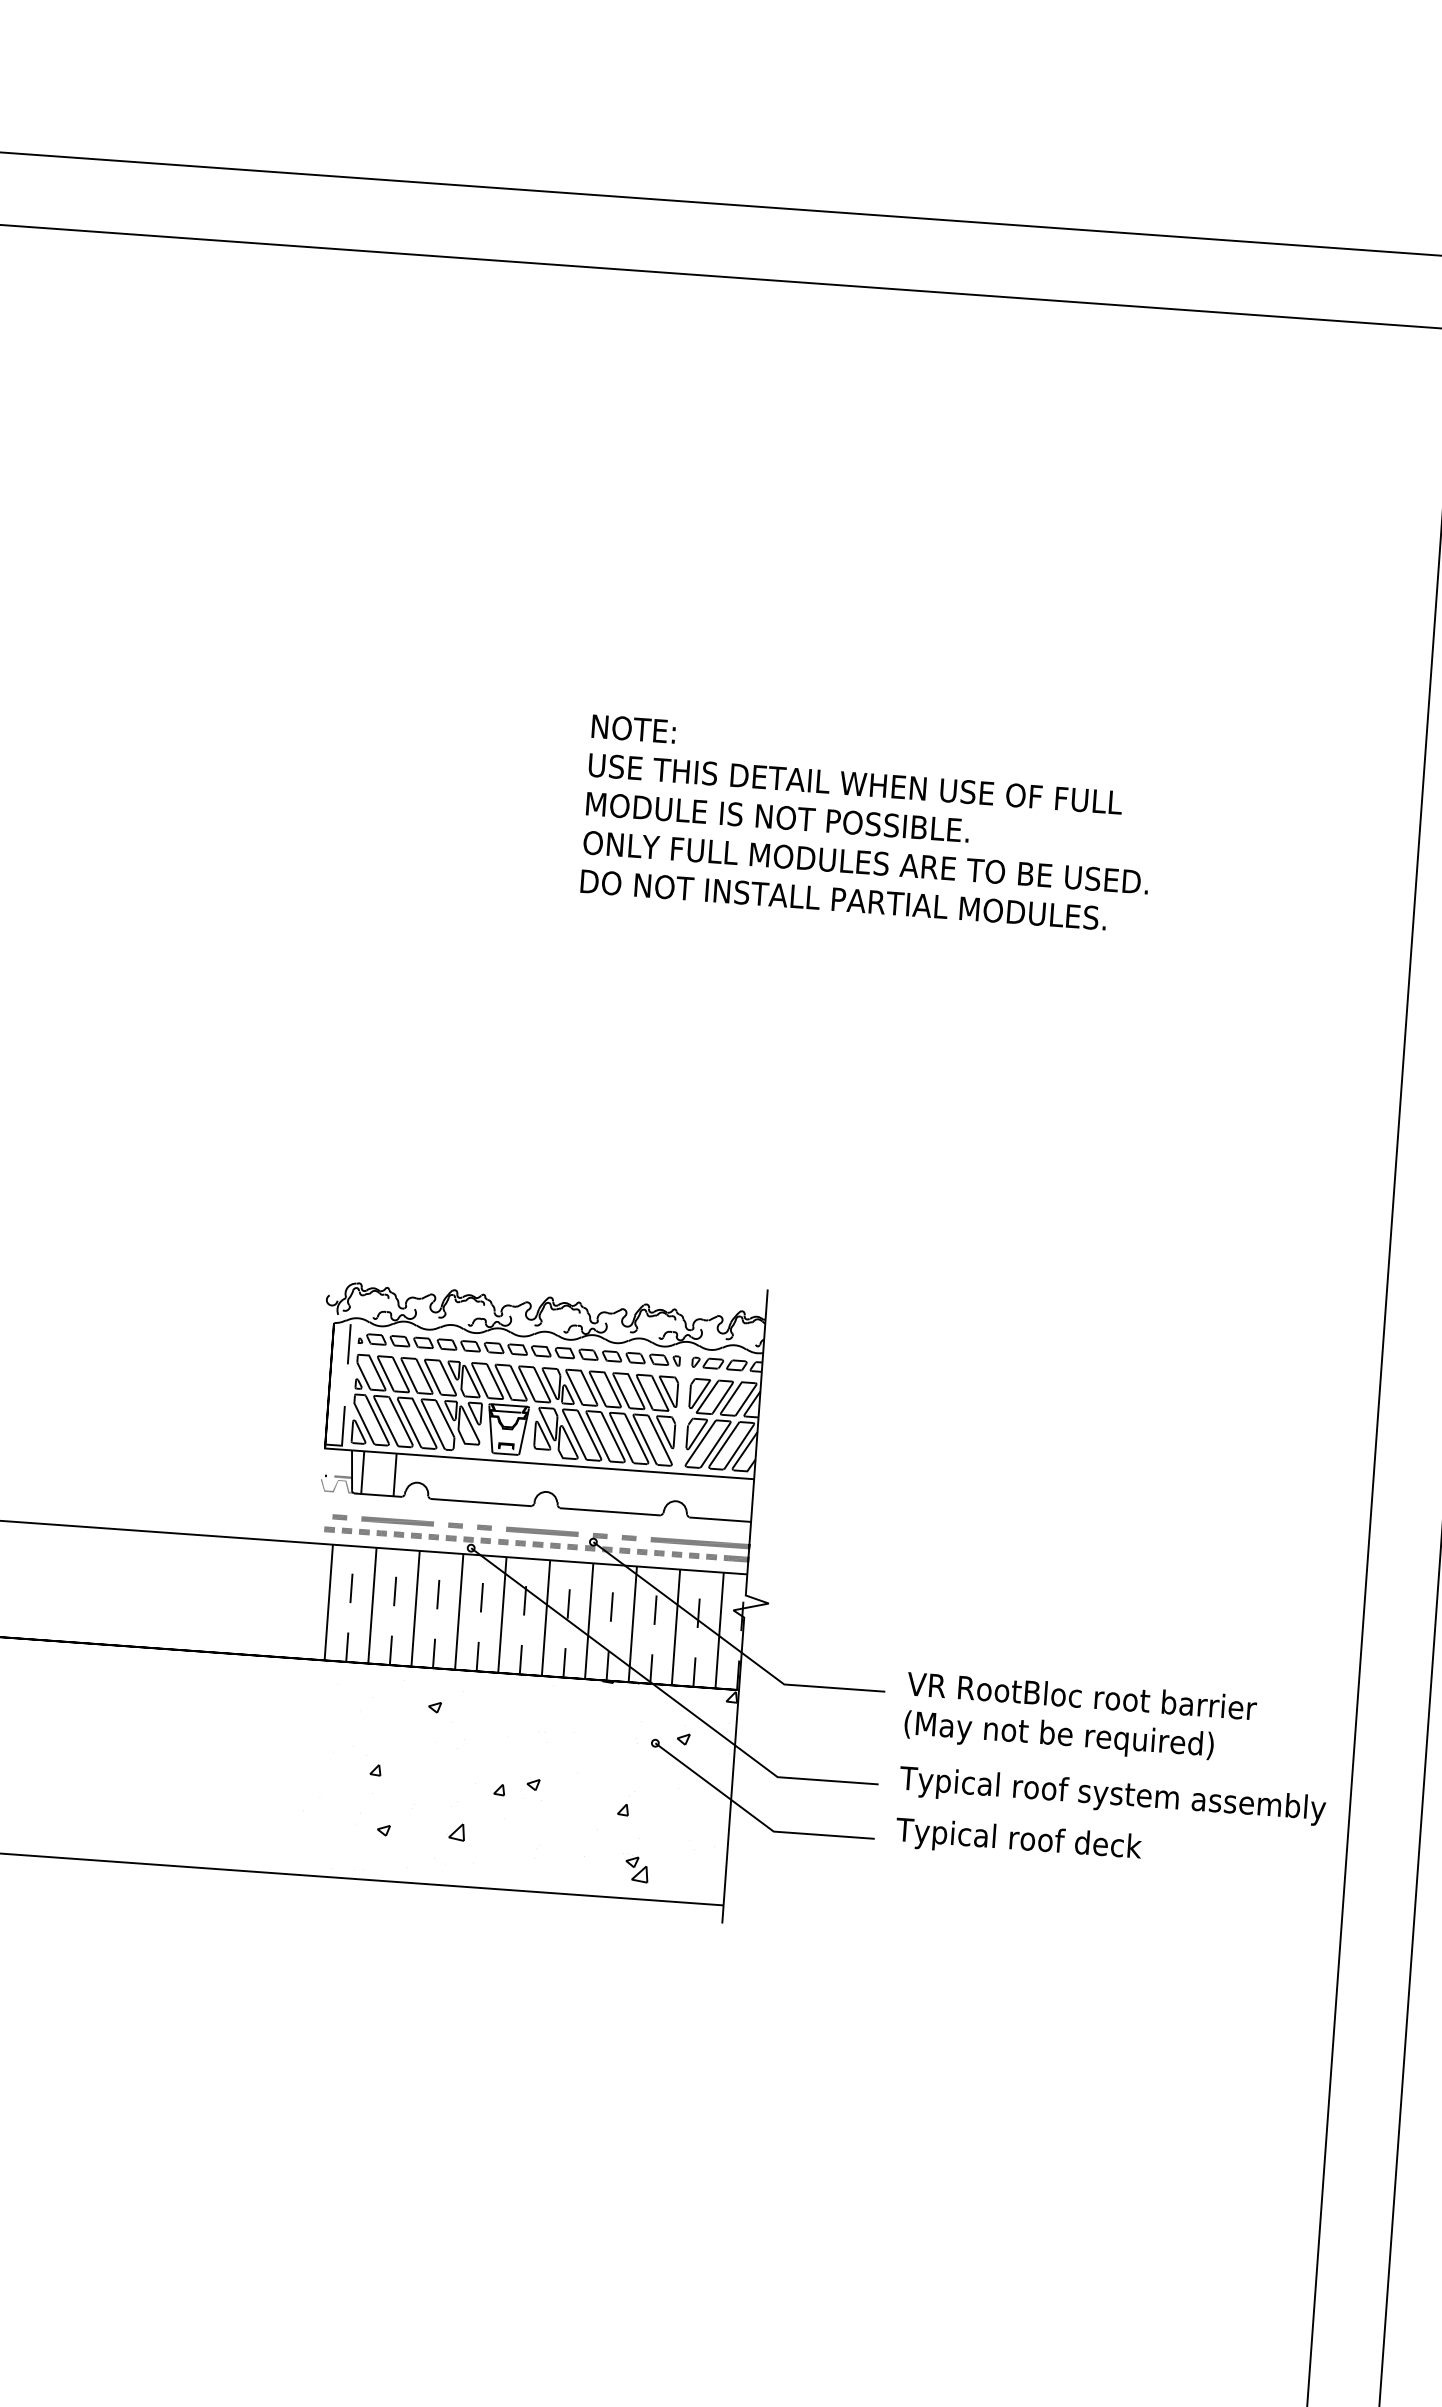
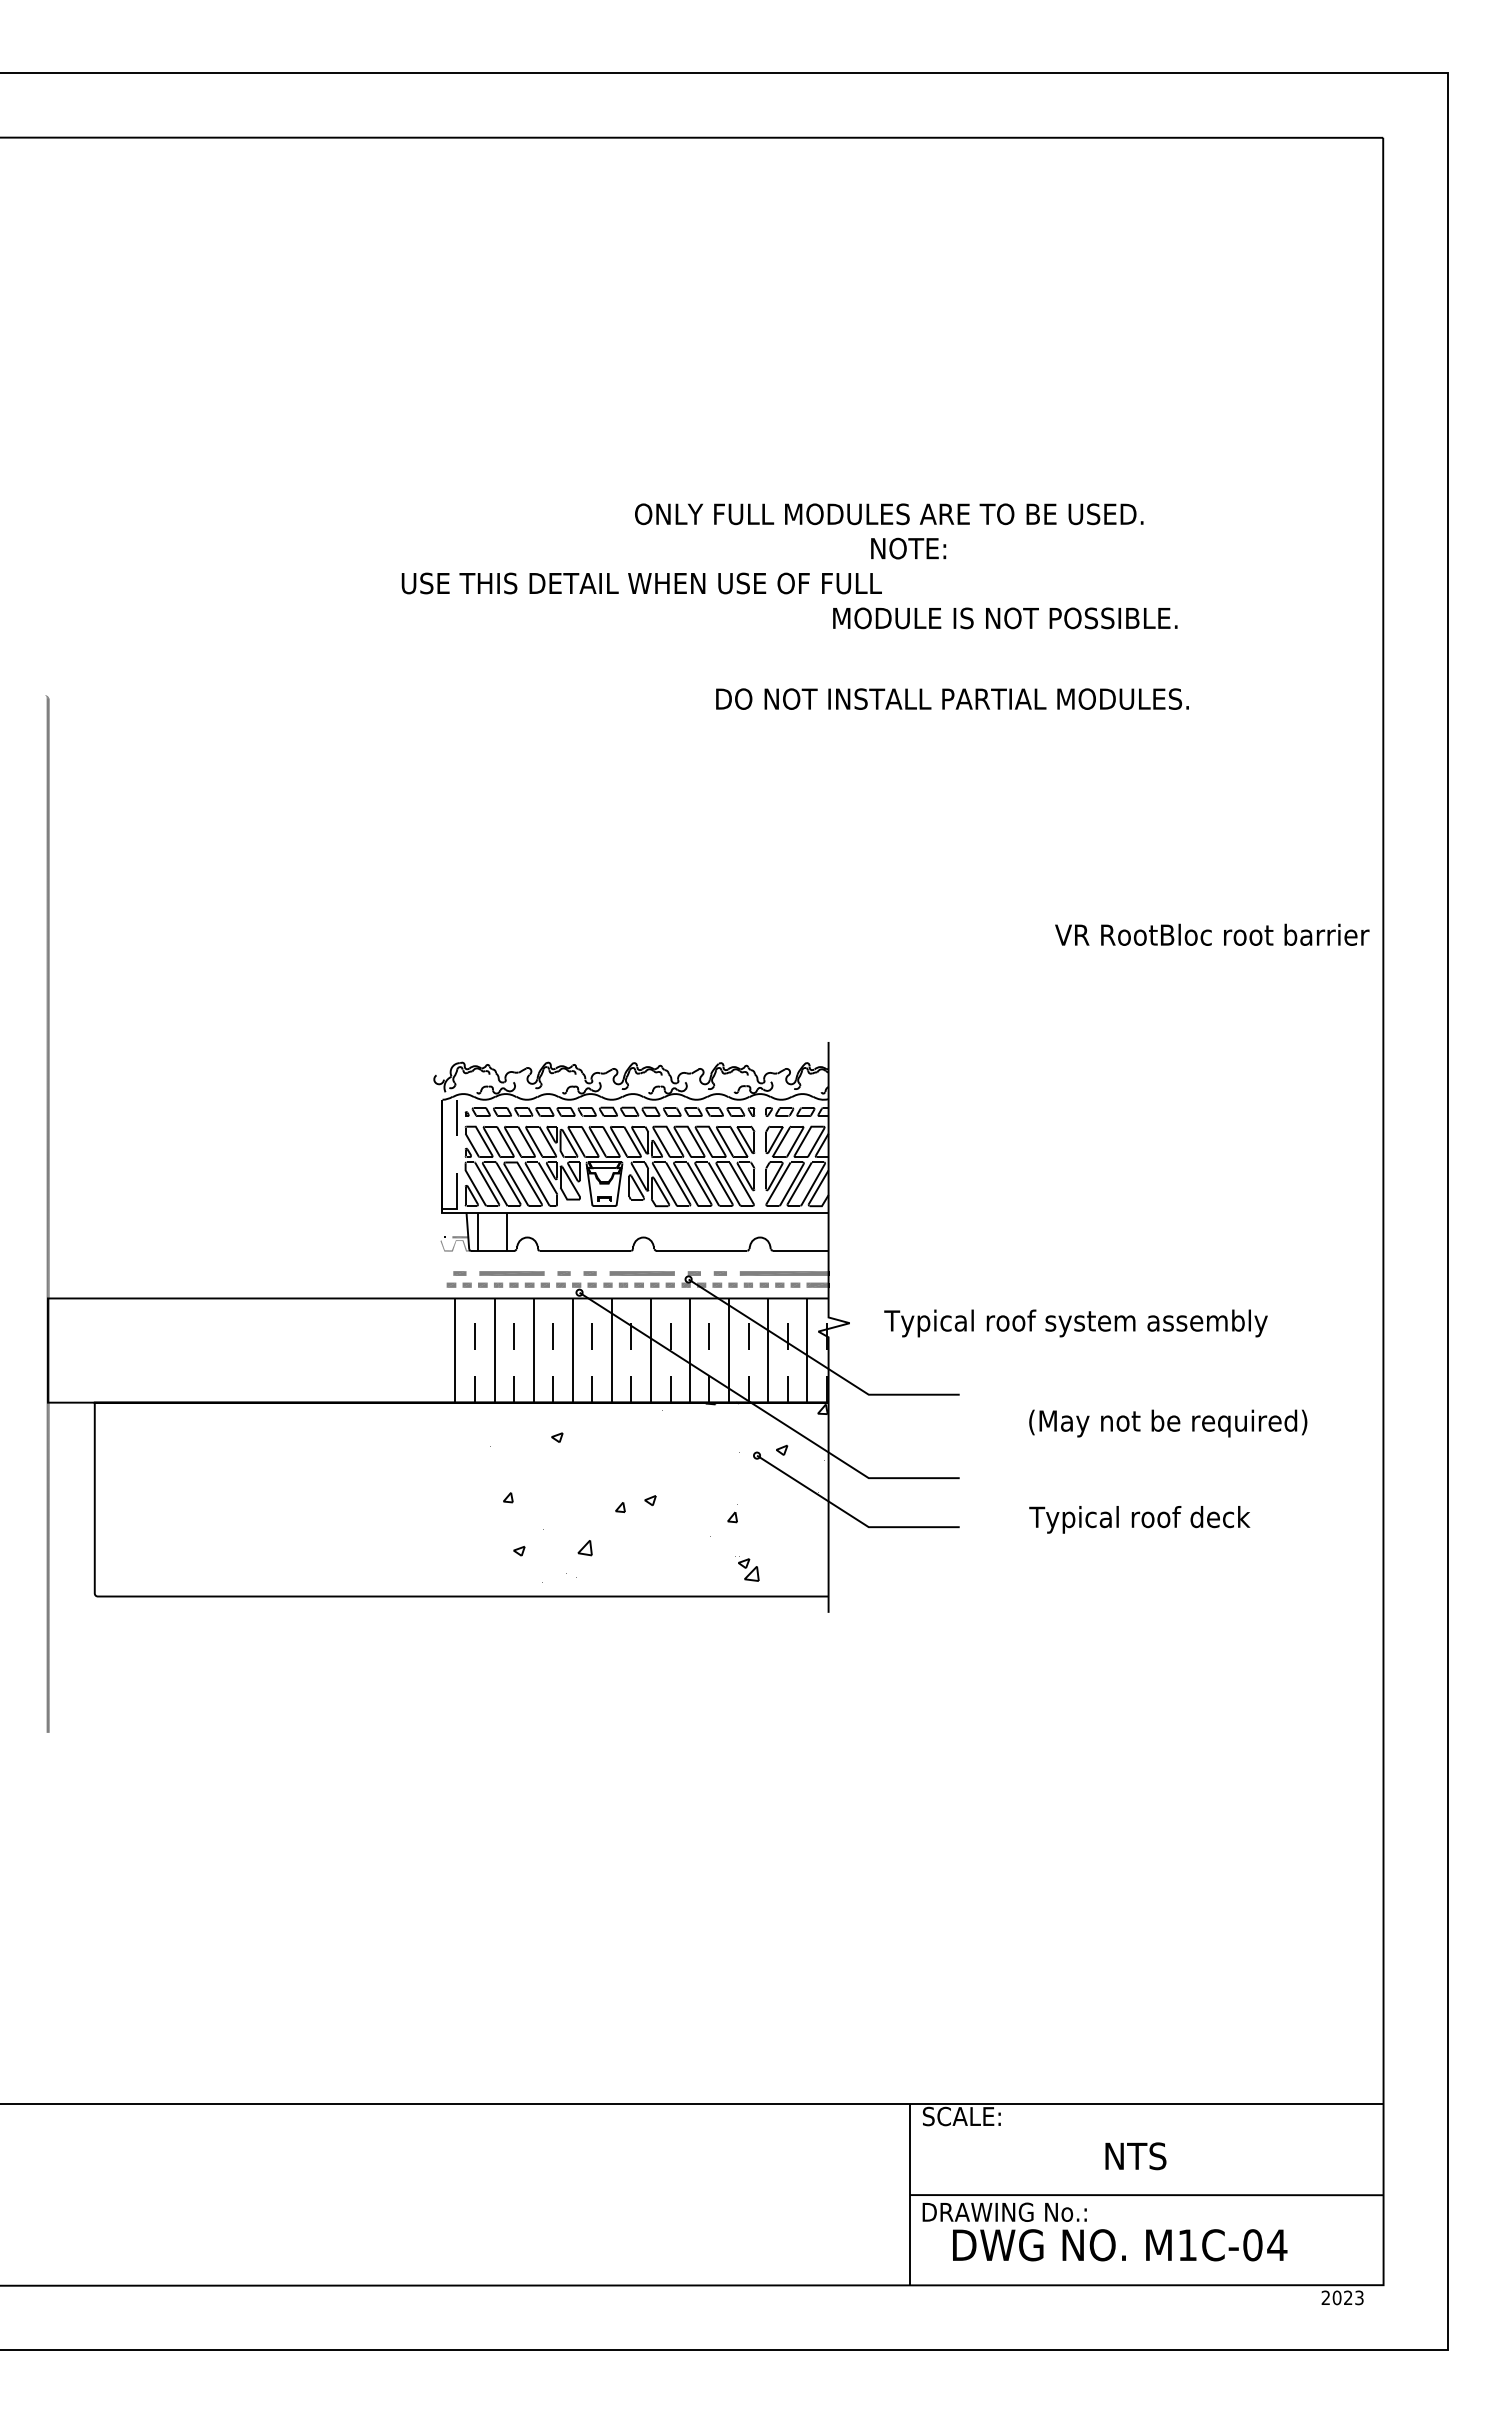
text: (633, 729) -> (908, 548), moved
text: (855, 783) -> (641, 583), moved
text: (778, 817) -> (1005, 618), moved
text: (866, 862) -> (889, 514), moved
text: (843, 899) -> (952, 698), moved
text: (1082, 1695) -> (1212, 934), moved
text: (1059, 1736) -> (1168, 1423), moved
text: (1112, 1795) -> (1075, 1323), moved
text: (1018, 1840) -> (1139, 1519), moved

